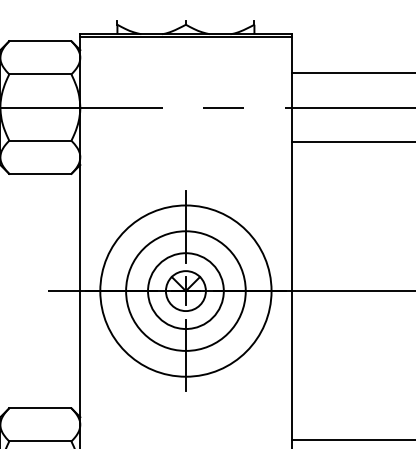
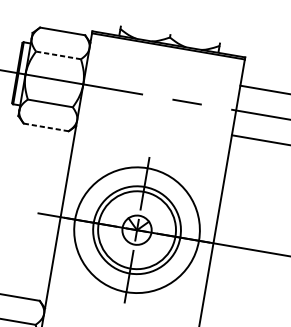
line: (39, 74) -> (57, 55), solid -> dashed
line: (39, 173) -> (45, 127), solid -> dashed
circle: (185, 291) -> (136, 230), size x1.4

